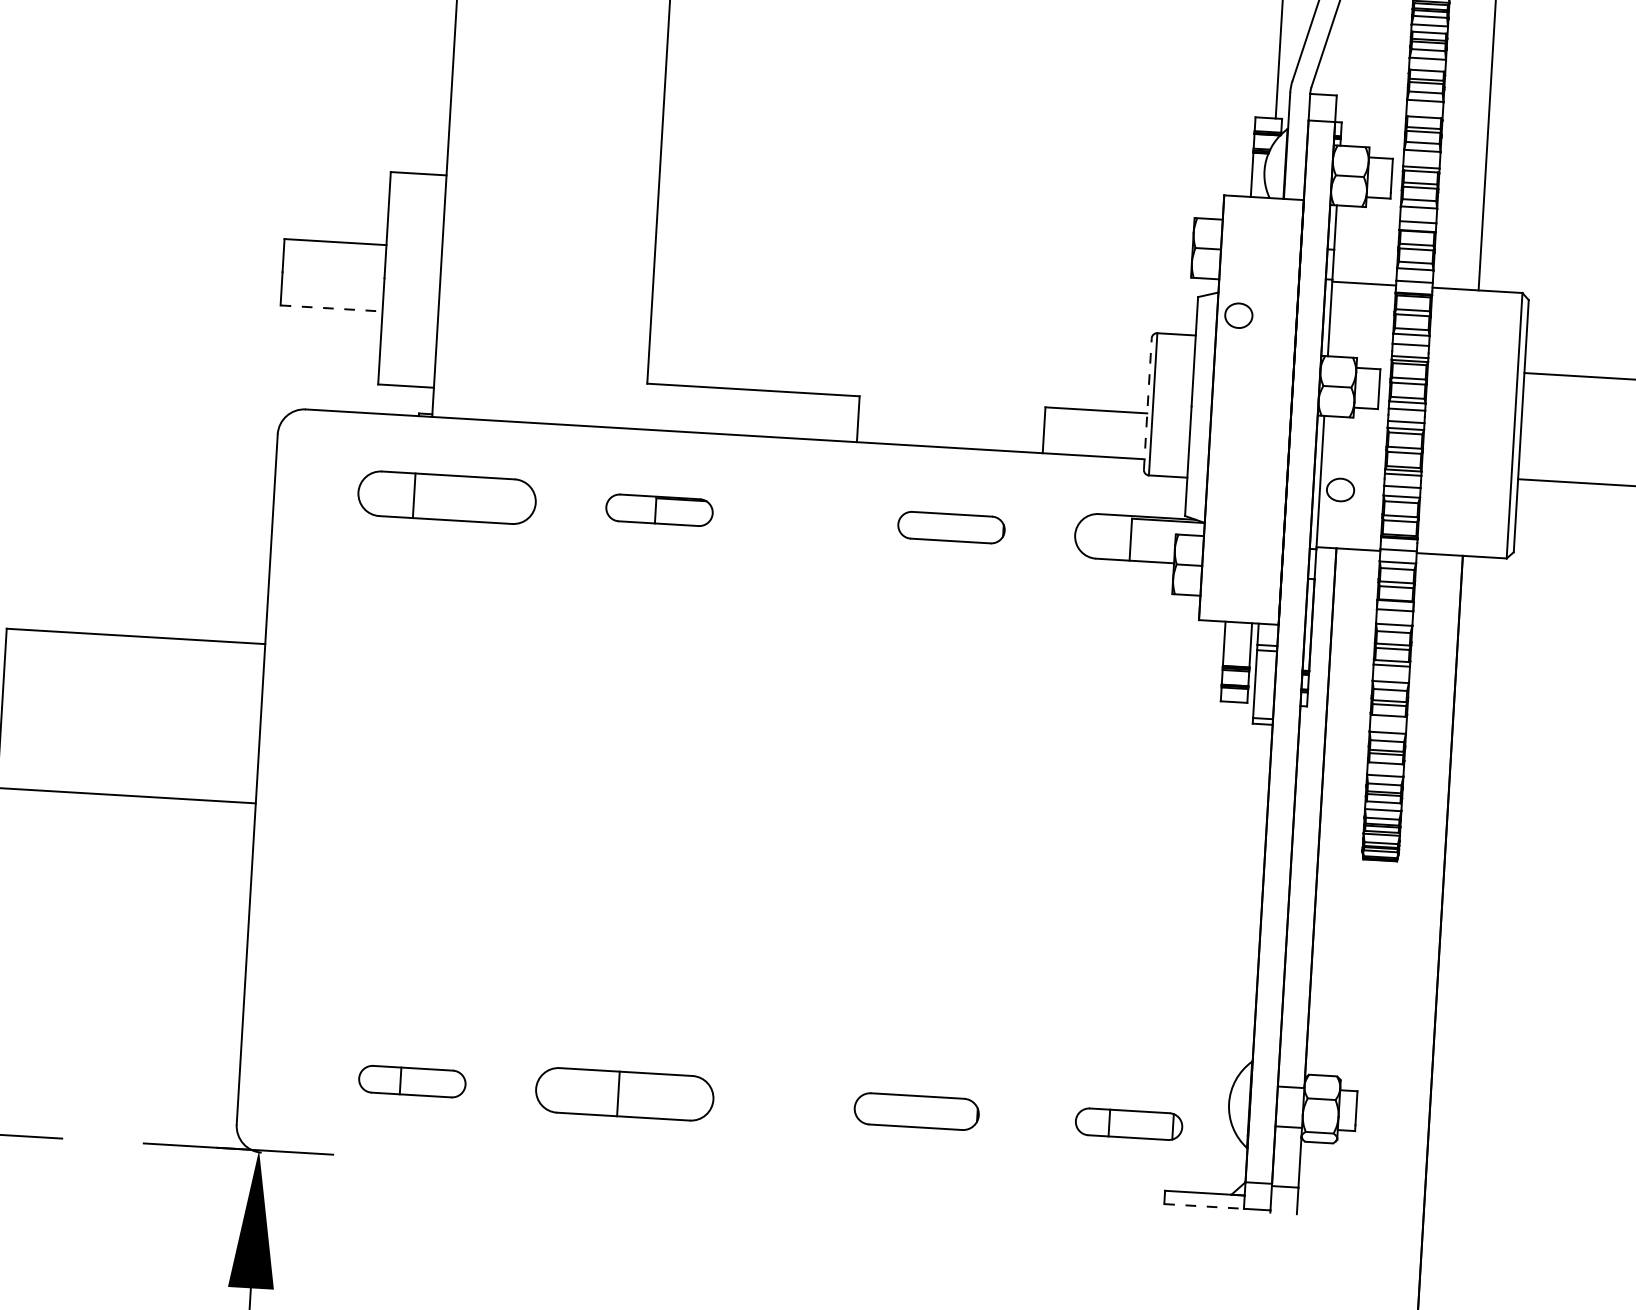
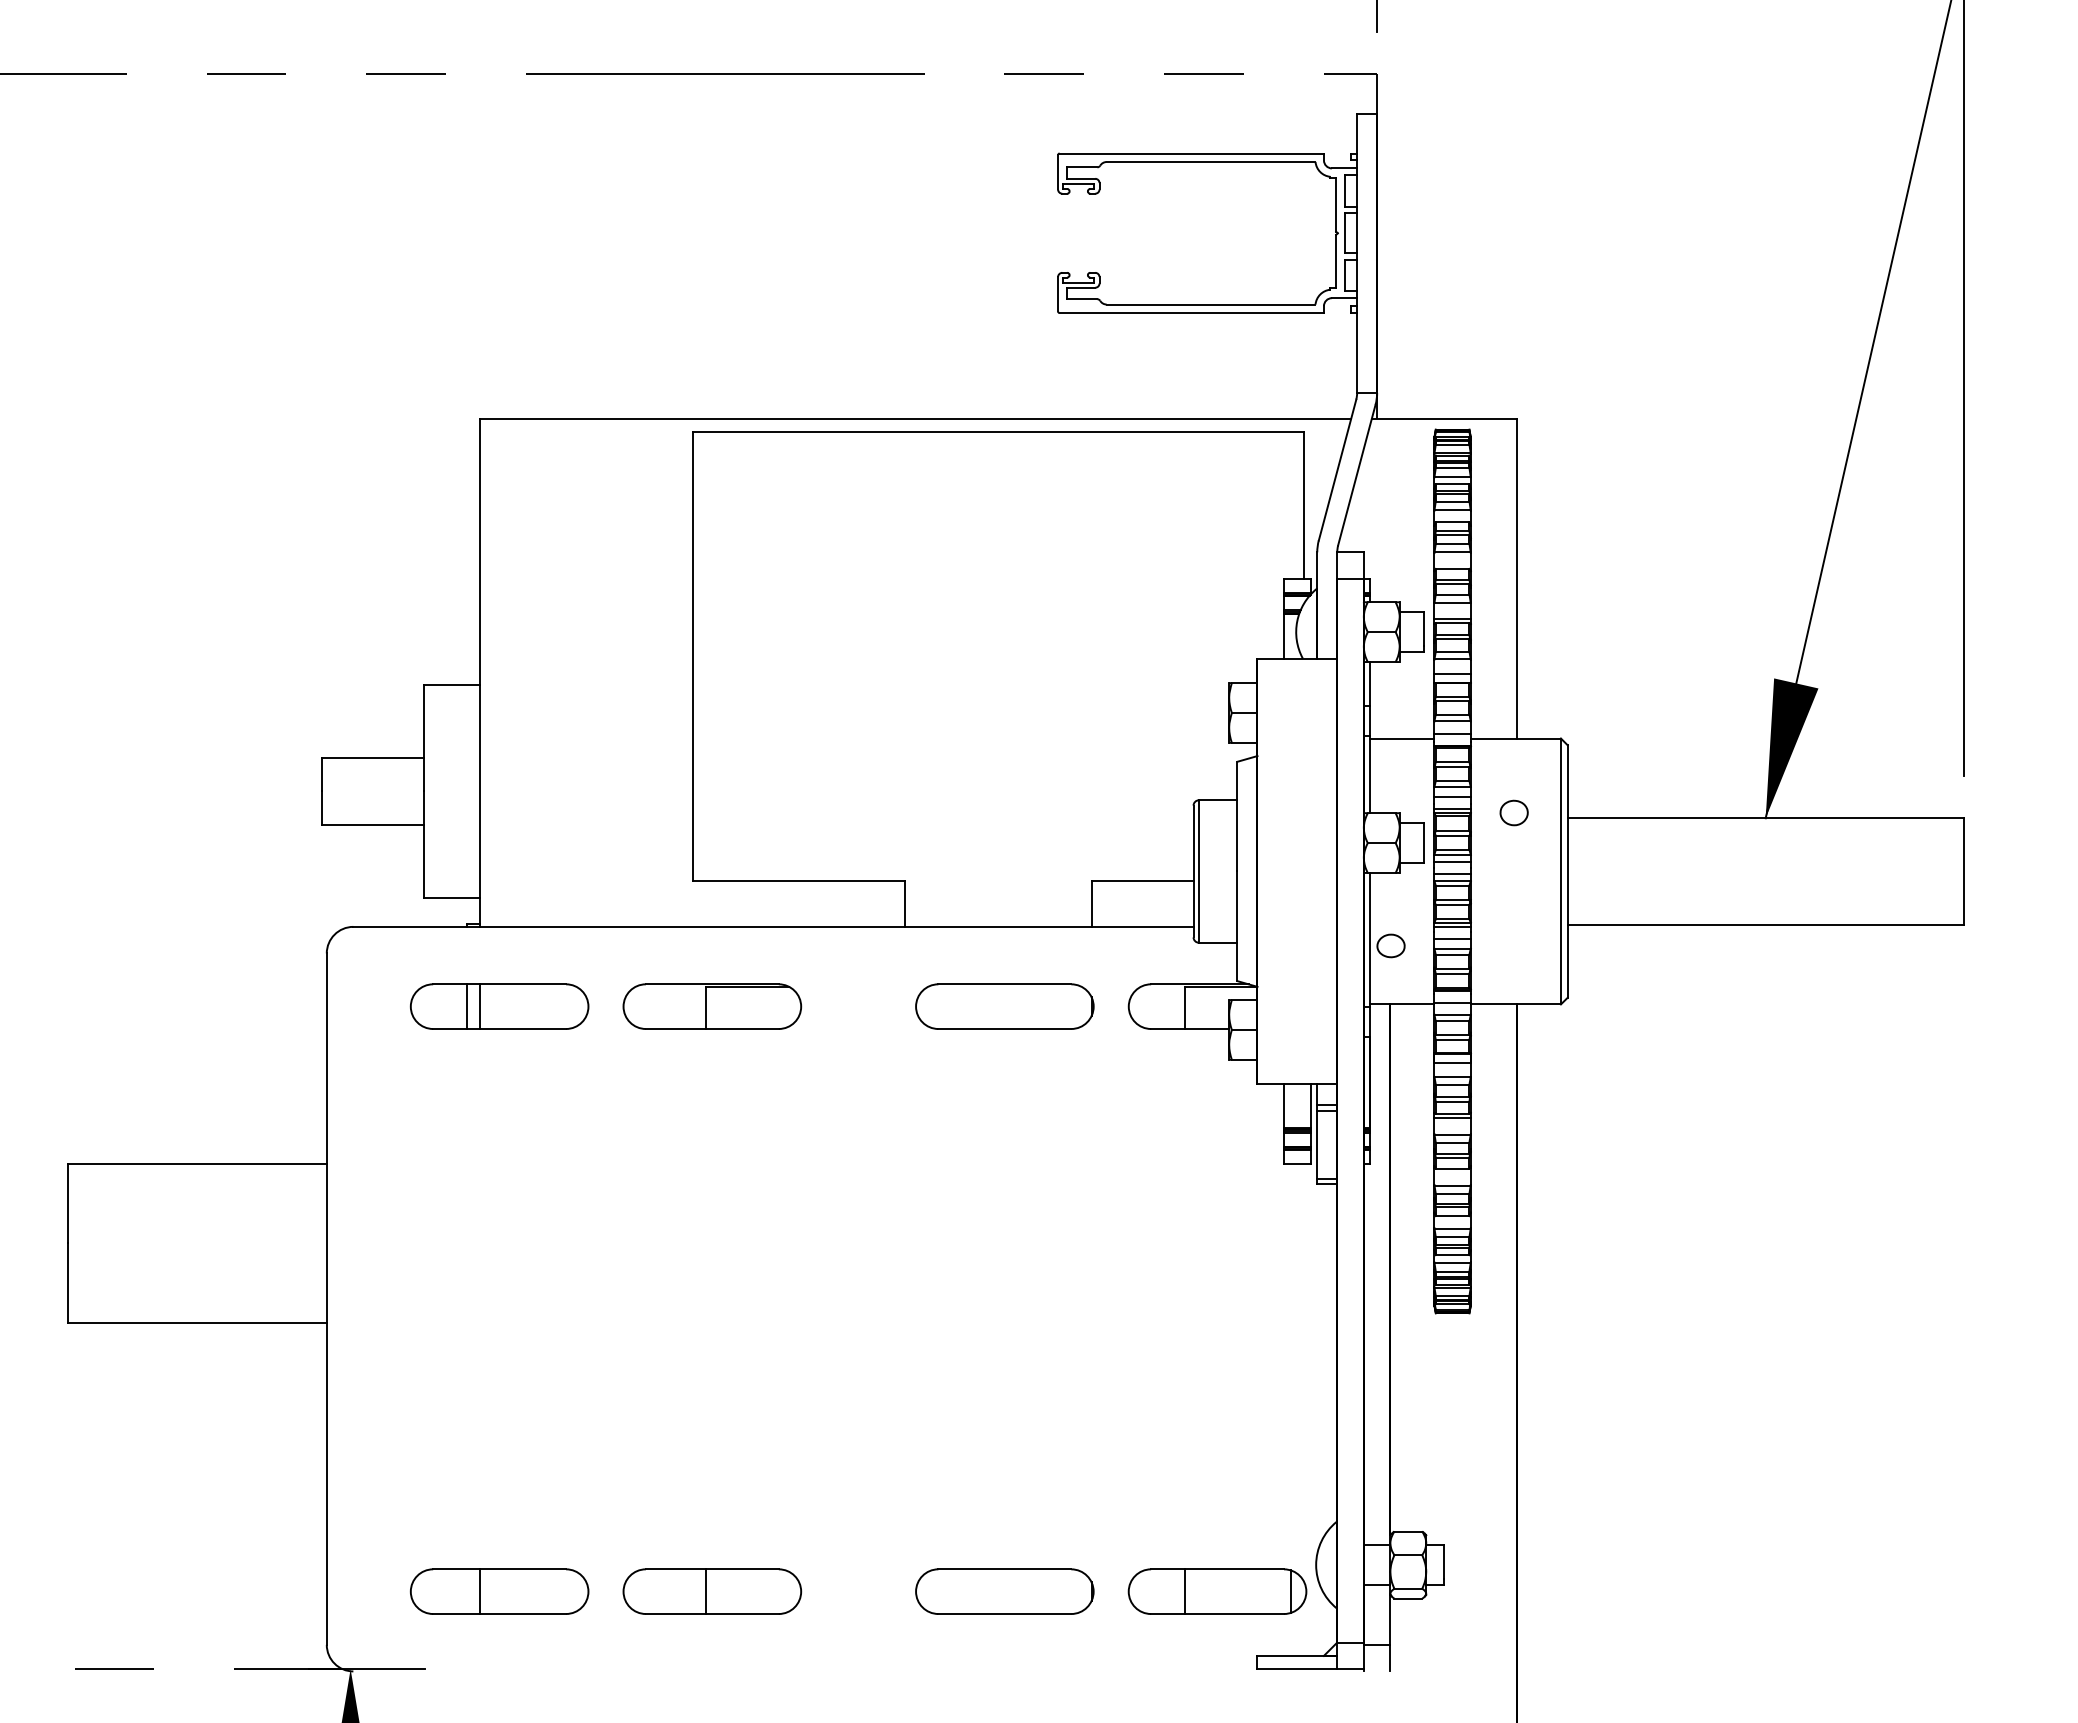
line: (332, 308) -> (373, 824), dashed -> solid
part: (1238, 315) -> (1513, 812), moved
line: (1147, 403) -> (1193, 871), dashed -> solid
line: (427, 496) -> (479, 1006), added
part: (659, 510) -> (712, 1006), size x1.67
part: (951, 527) -> (1004, 1006), size x1.67
part: (412, 1081) -> (499, 1591), size x1.67
part: (916, 1111) -> (1004, 1591), size x1.43
part: (1129, 1124) -> (1217, 1591), size x1.67
line: (1204, 1206) -> (1297, 1669), dashed -> solid

